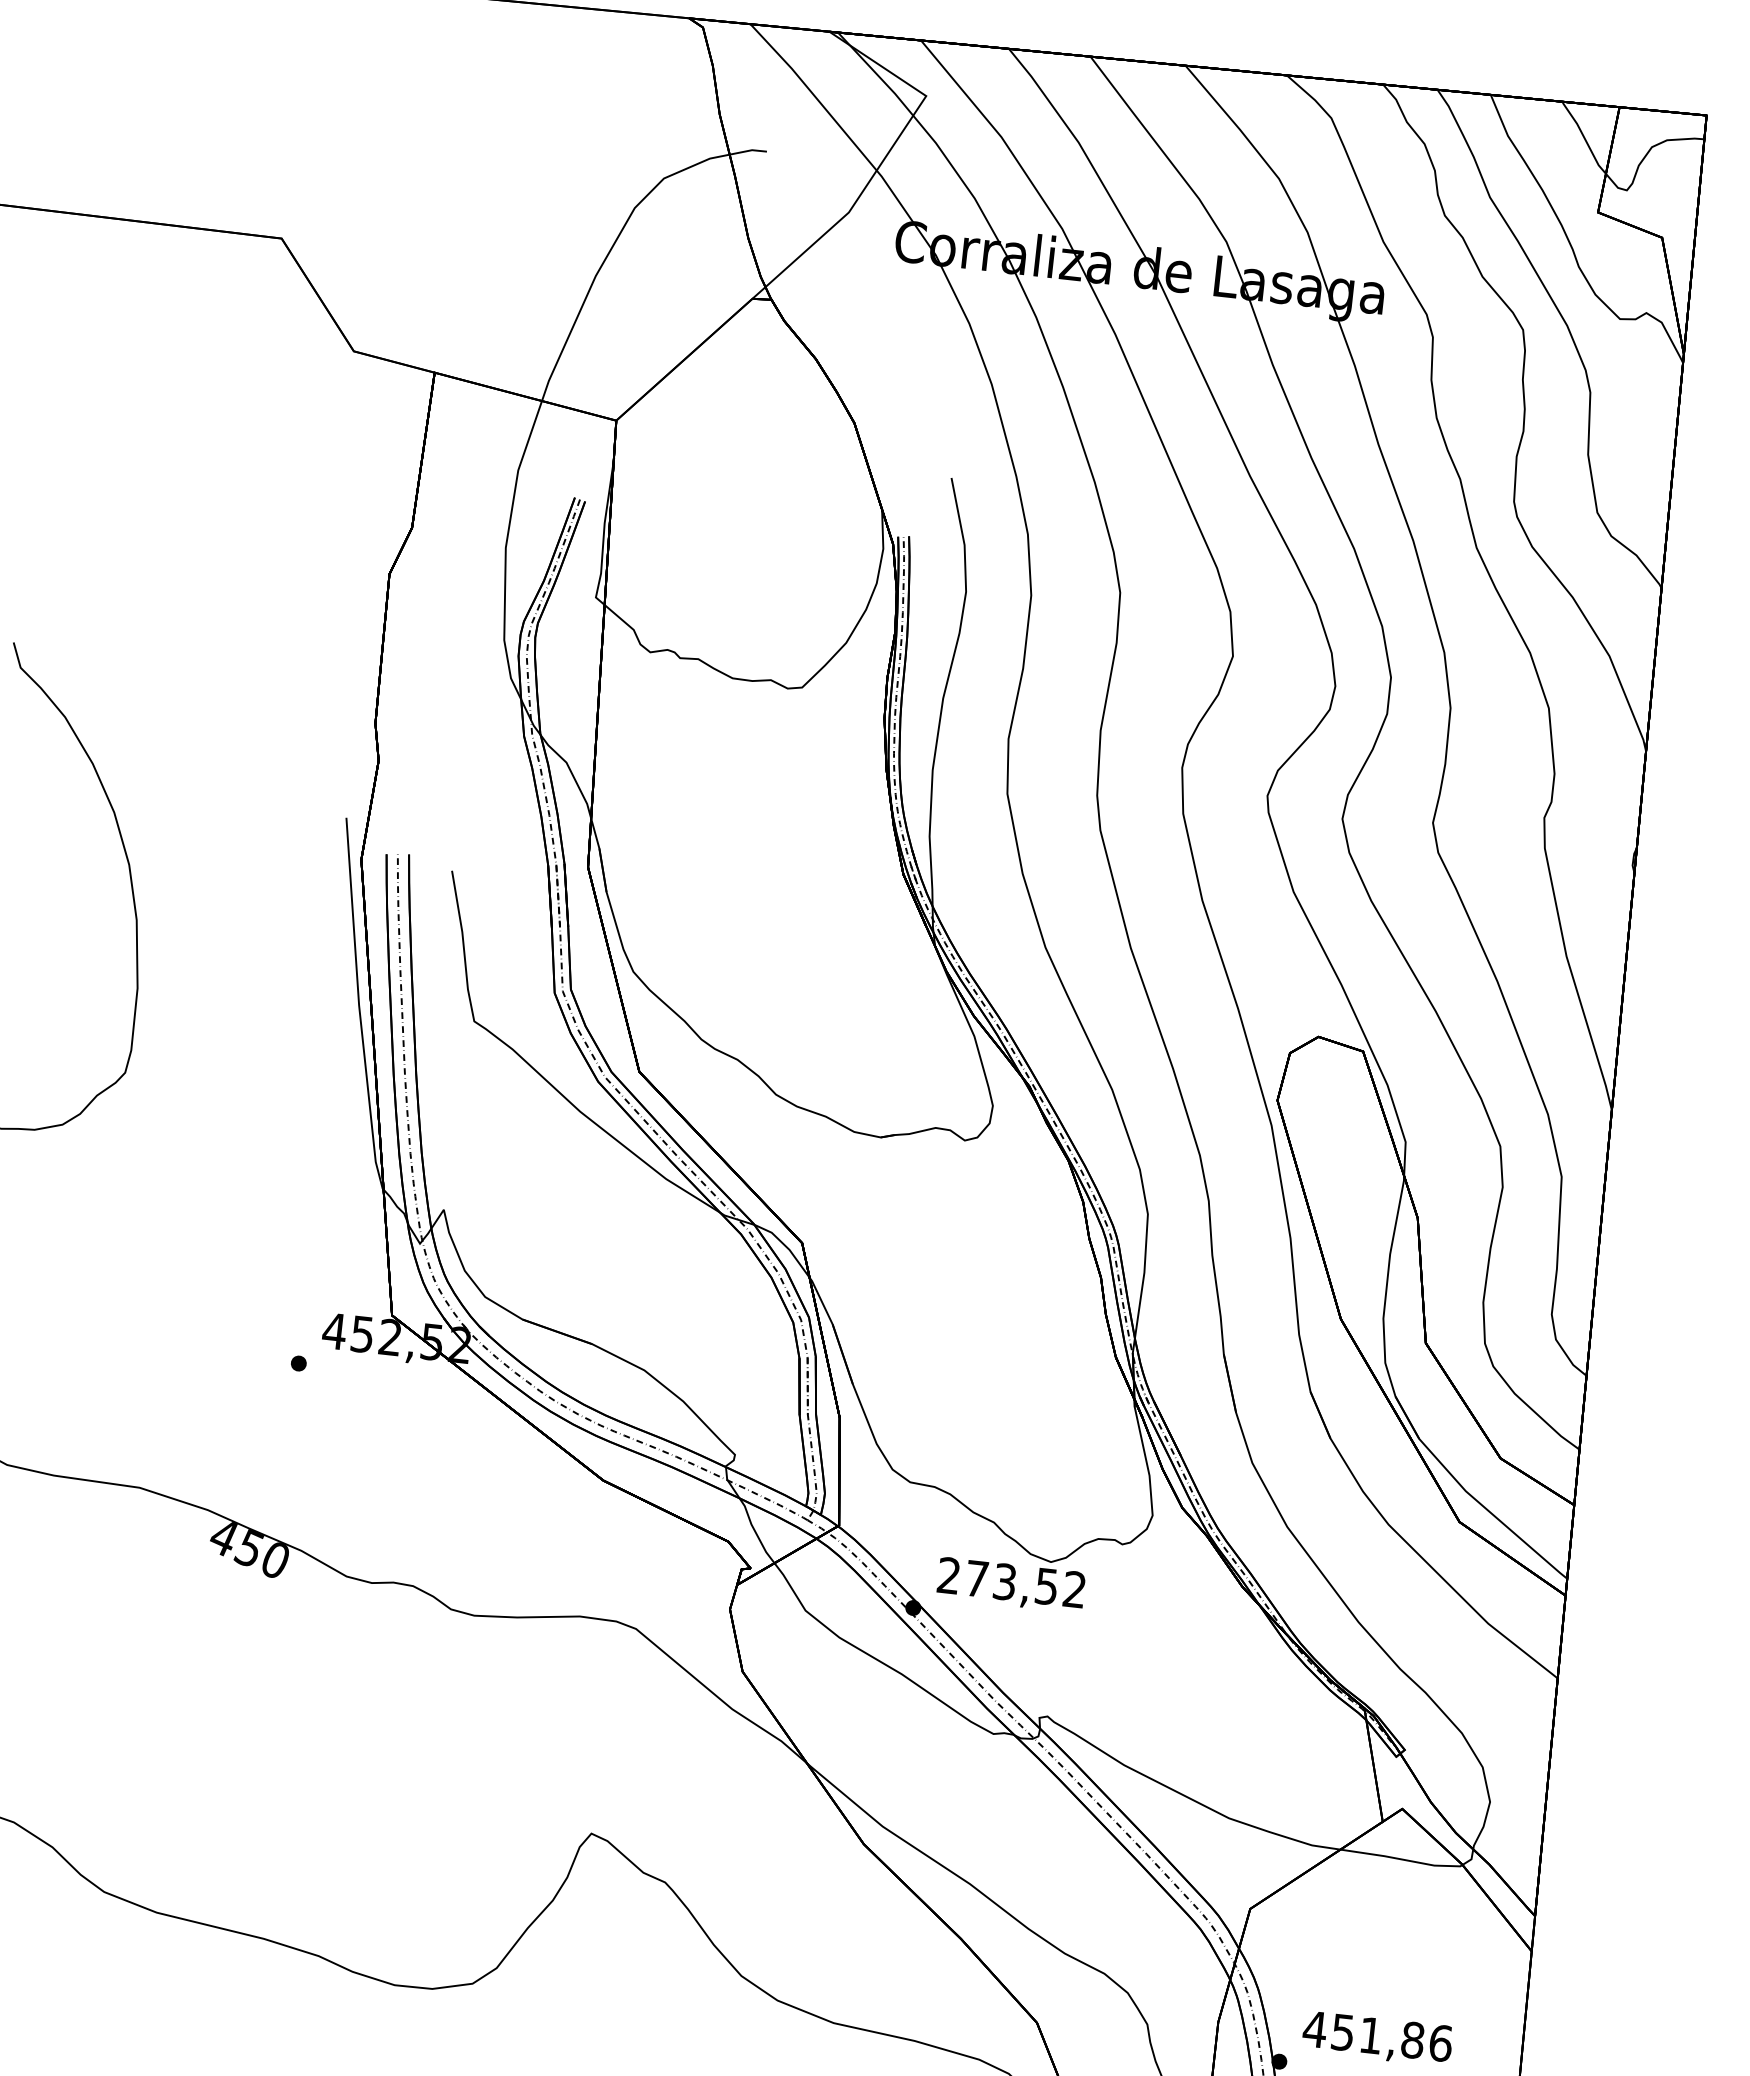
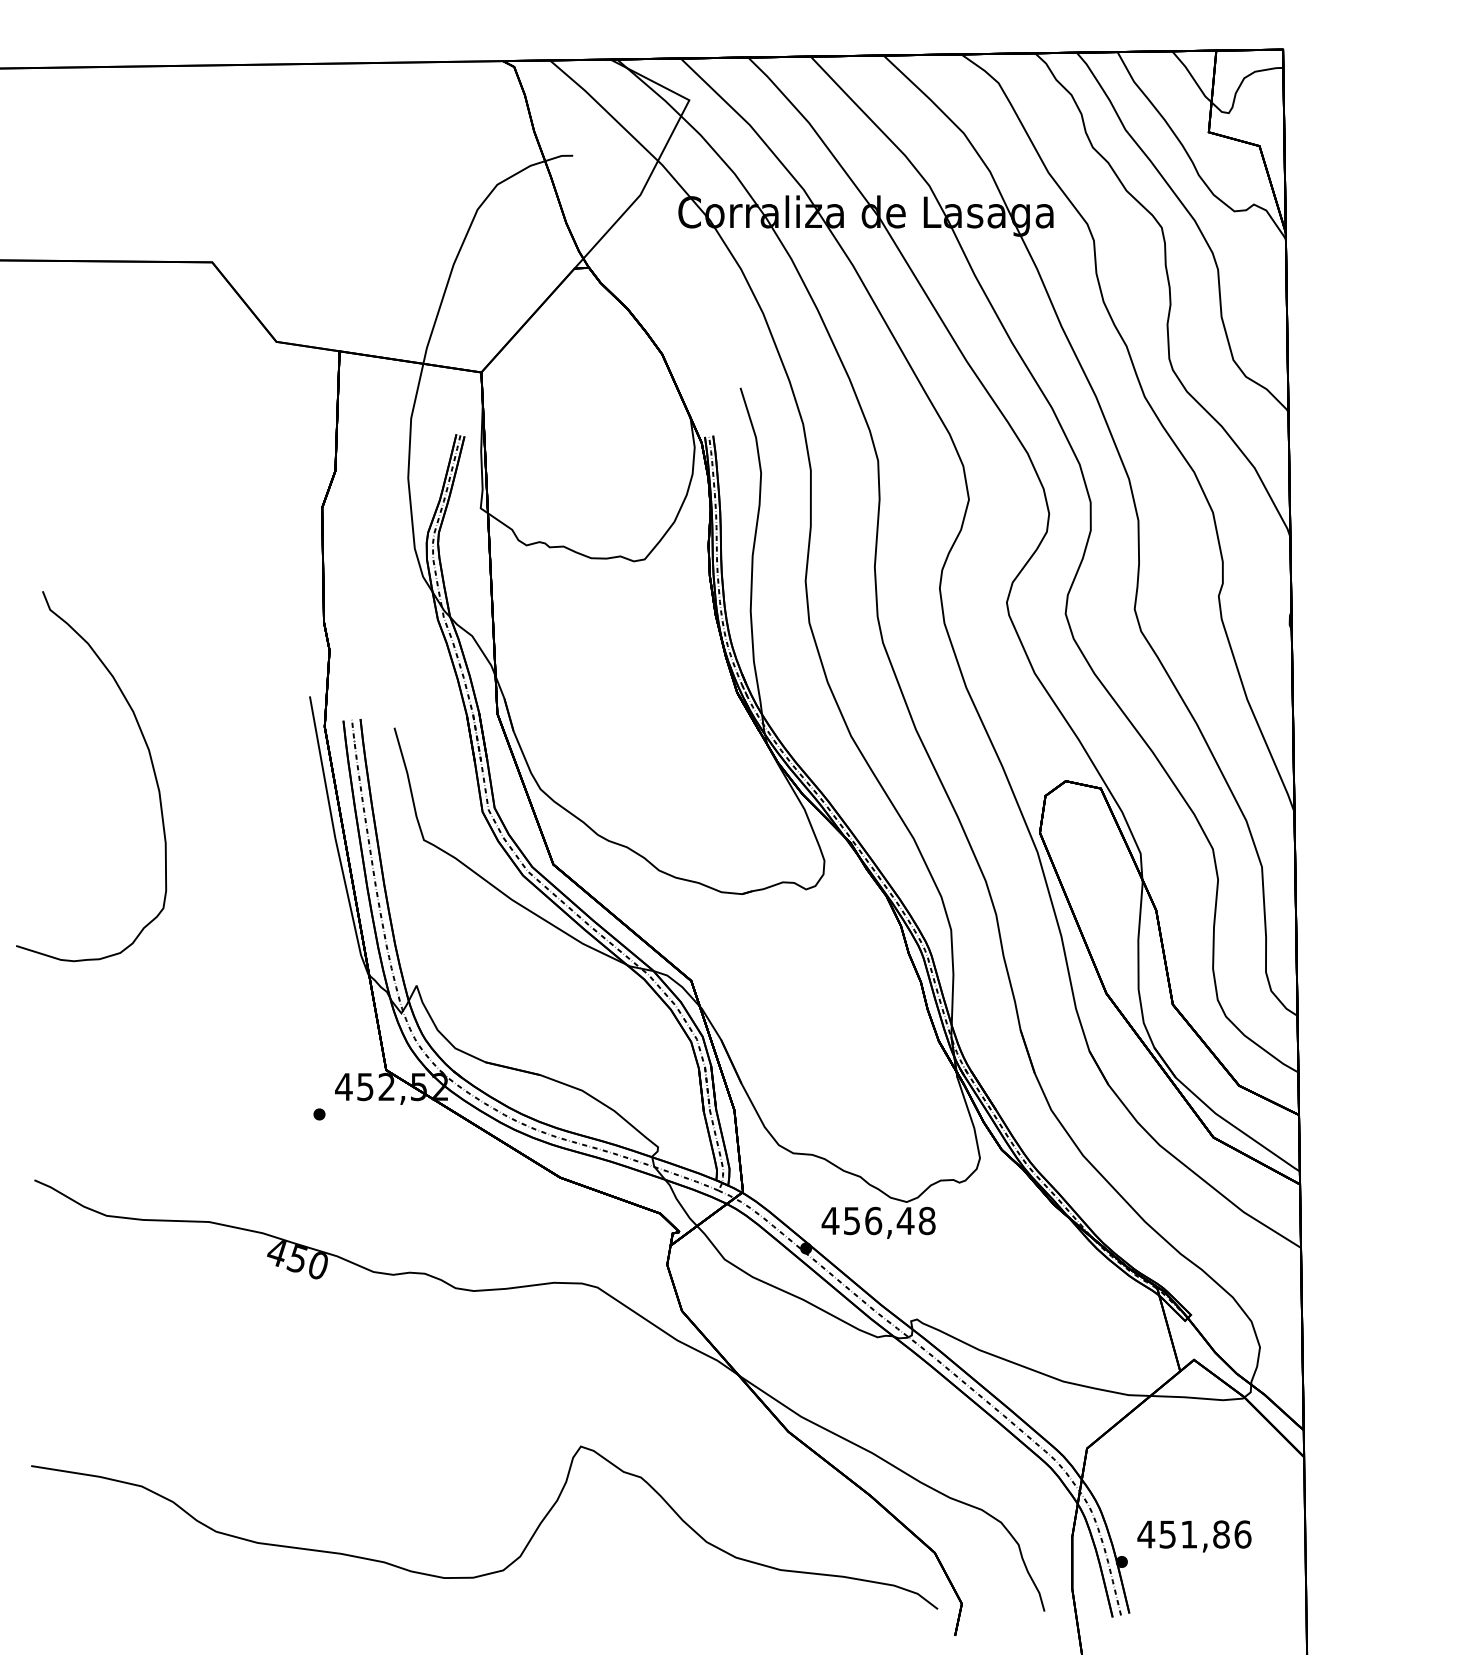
text: (1011, 1582) -> (878, 1220), 273,52 -> 456,48

